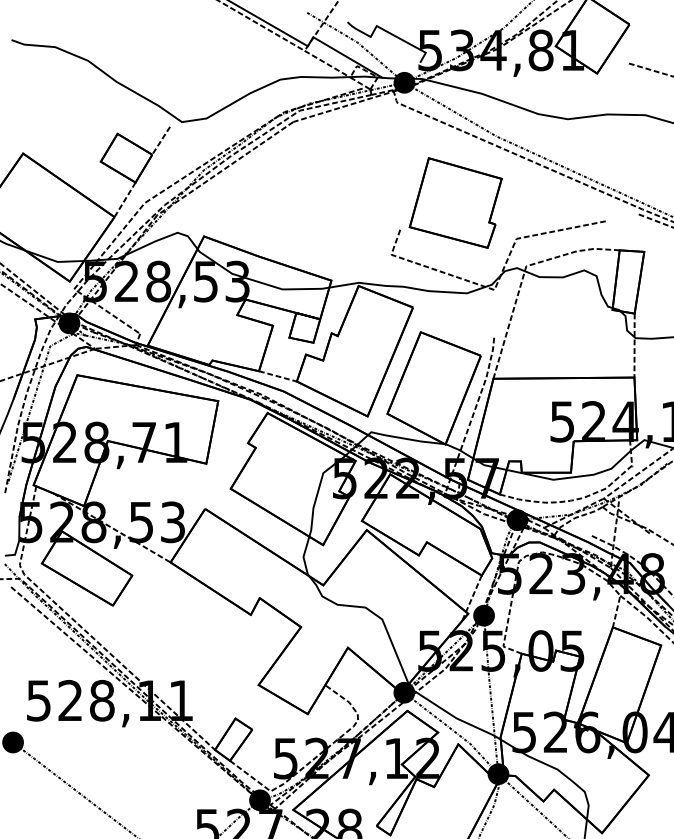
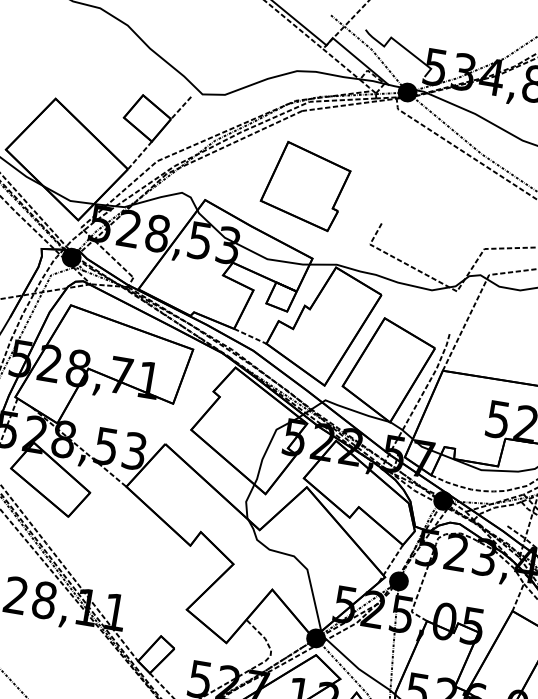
part: (455, 202) -> (305, 185), moved

